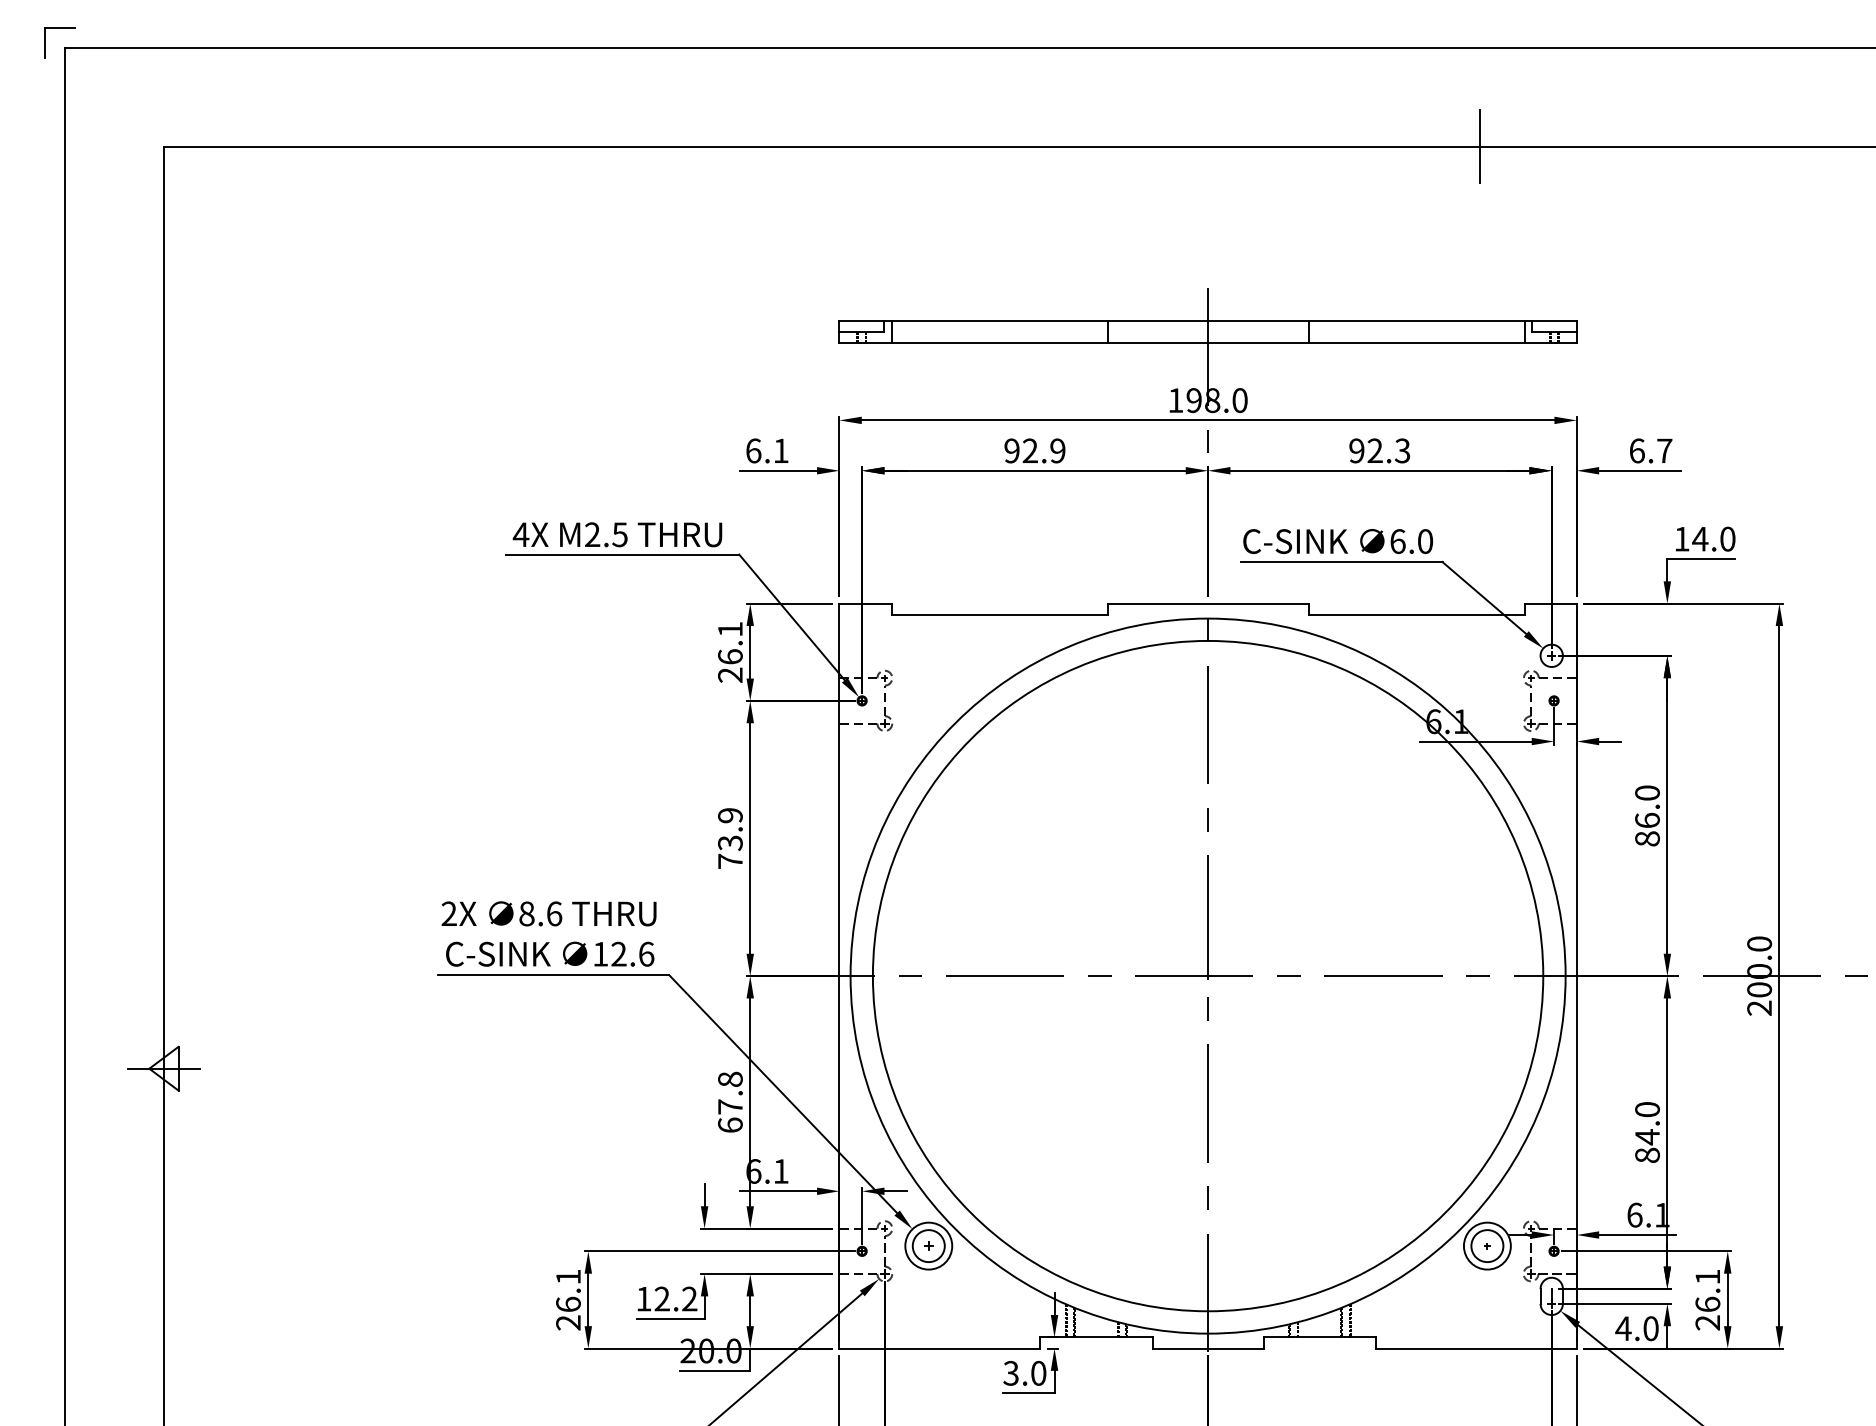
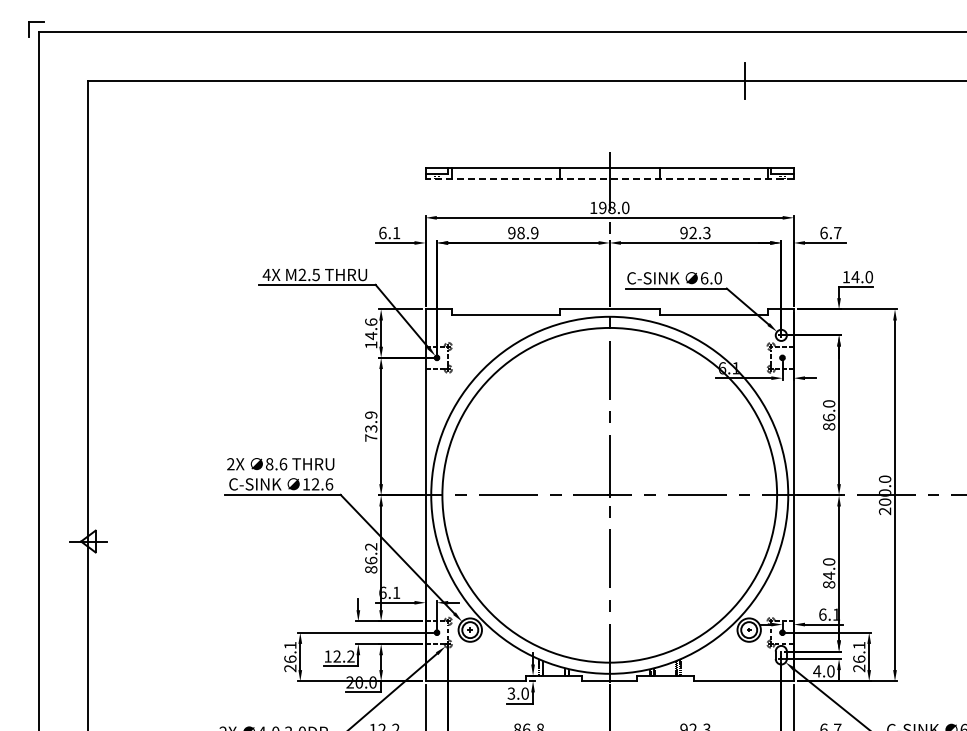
line: (1207, 343) -> (609, 179), solid -> dashed
text: (1029, 451) -> (520, 233), 92.9 -> 98.9
text: (730, 652) -> (371, 333), 26.1 -> 14.6
text: (730, 1102) -> (371, 558), 67.8 -> 86.2

